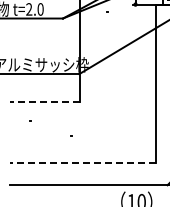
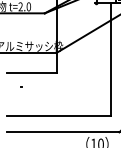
line: (45, 101) -> (32, 72), dashed -> solid
line: (83, 163) -> (59, 116), dashed -> solid

